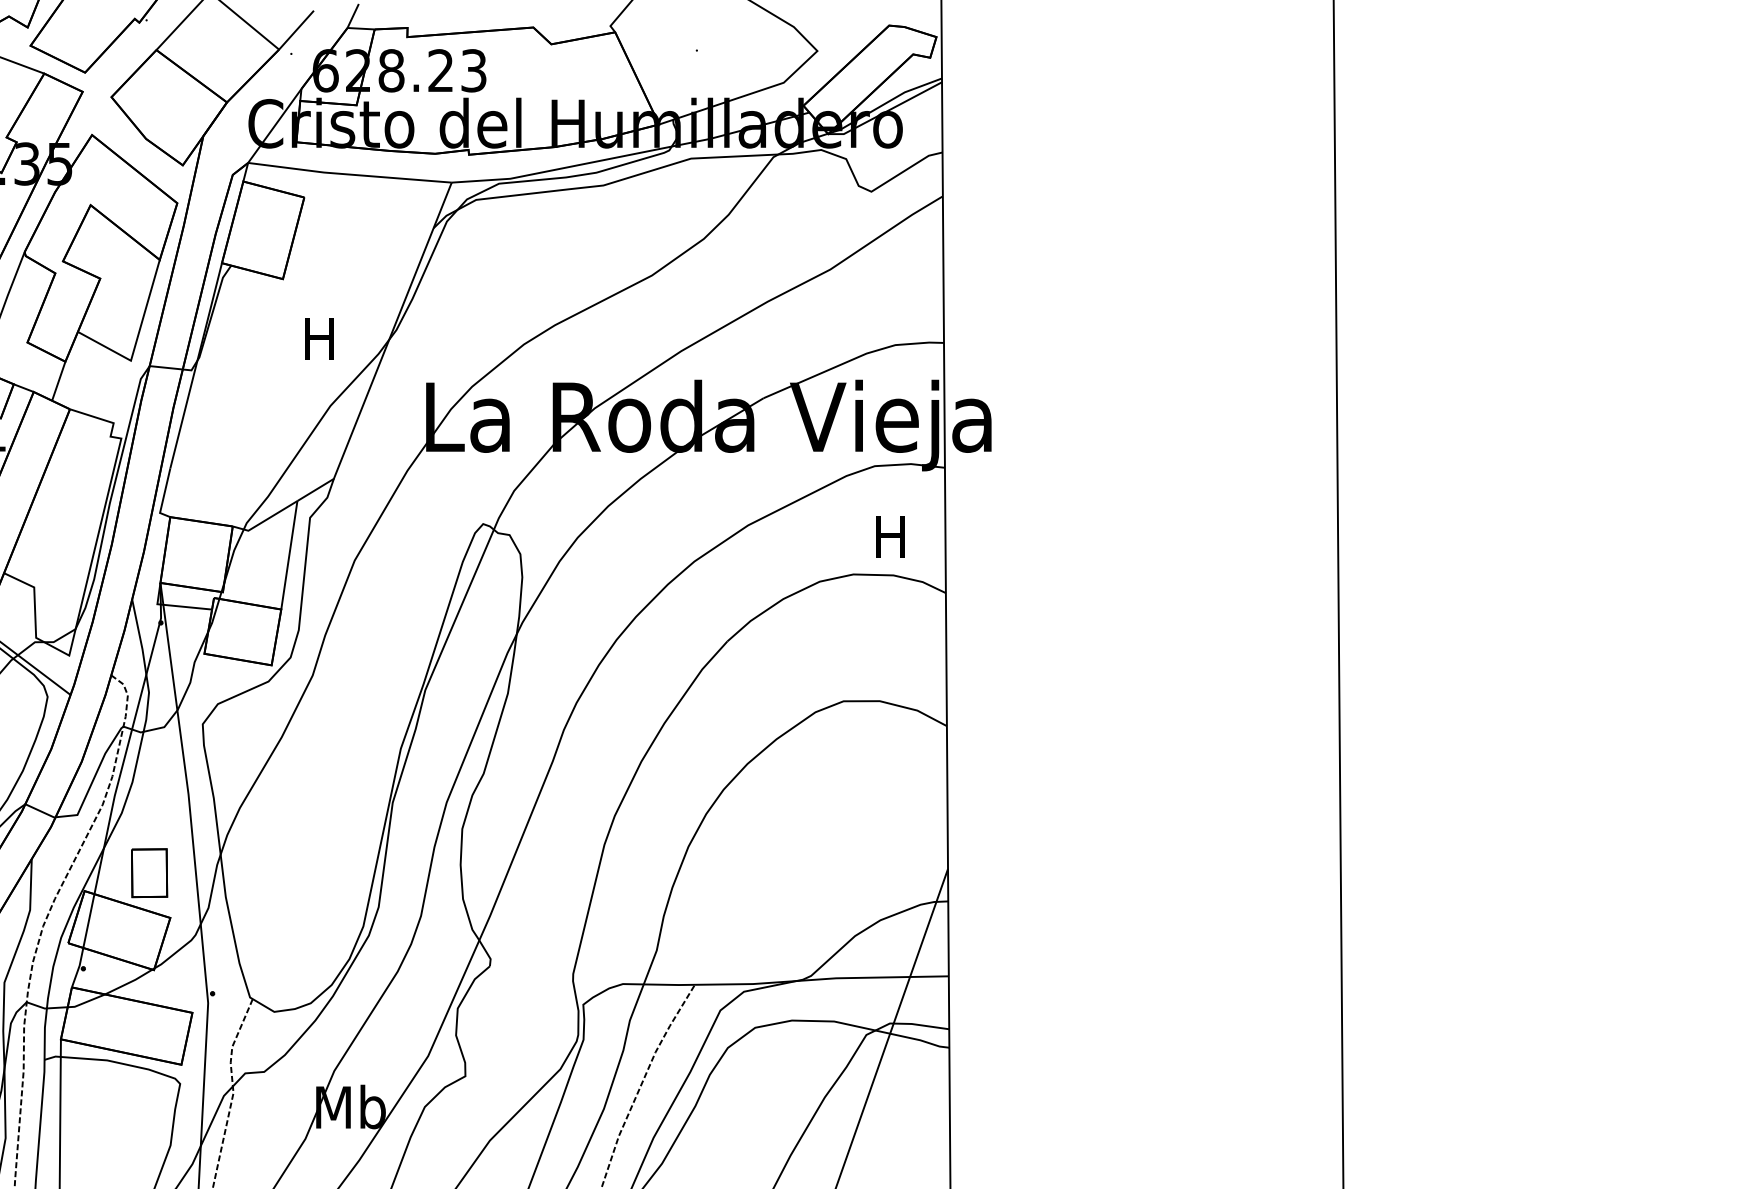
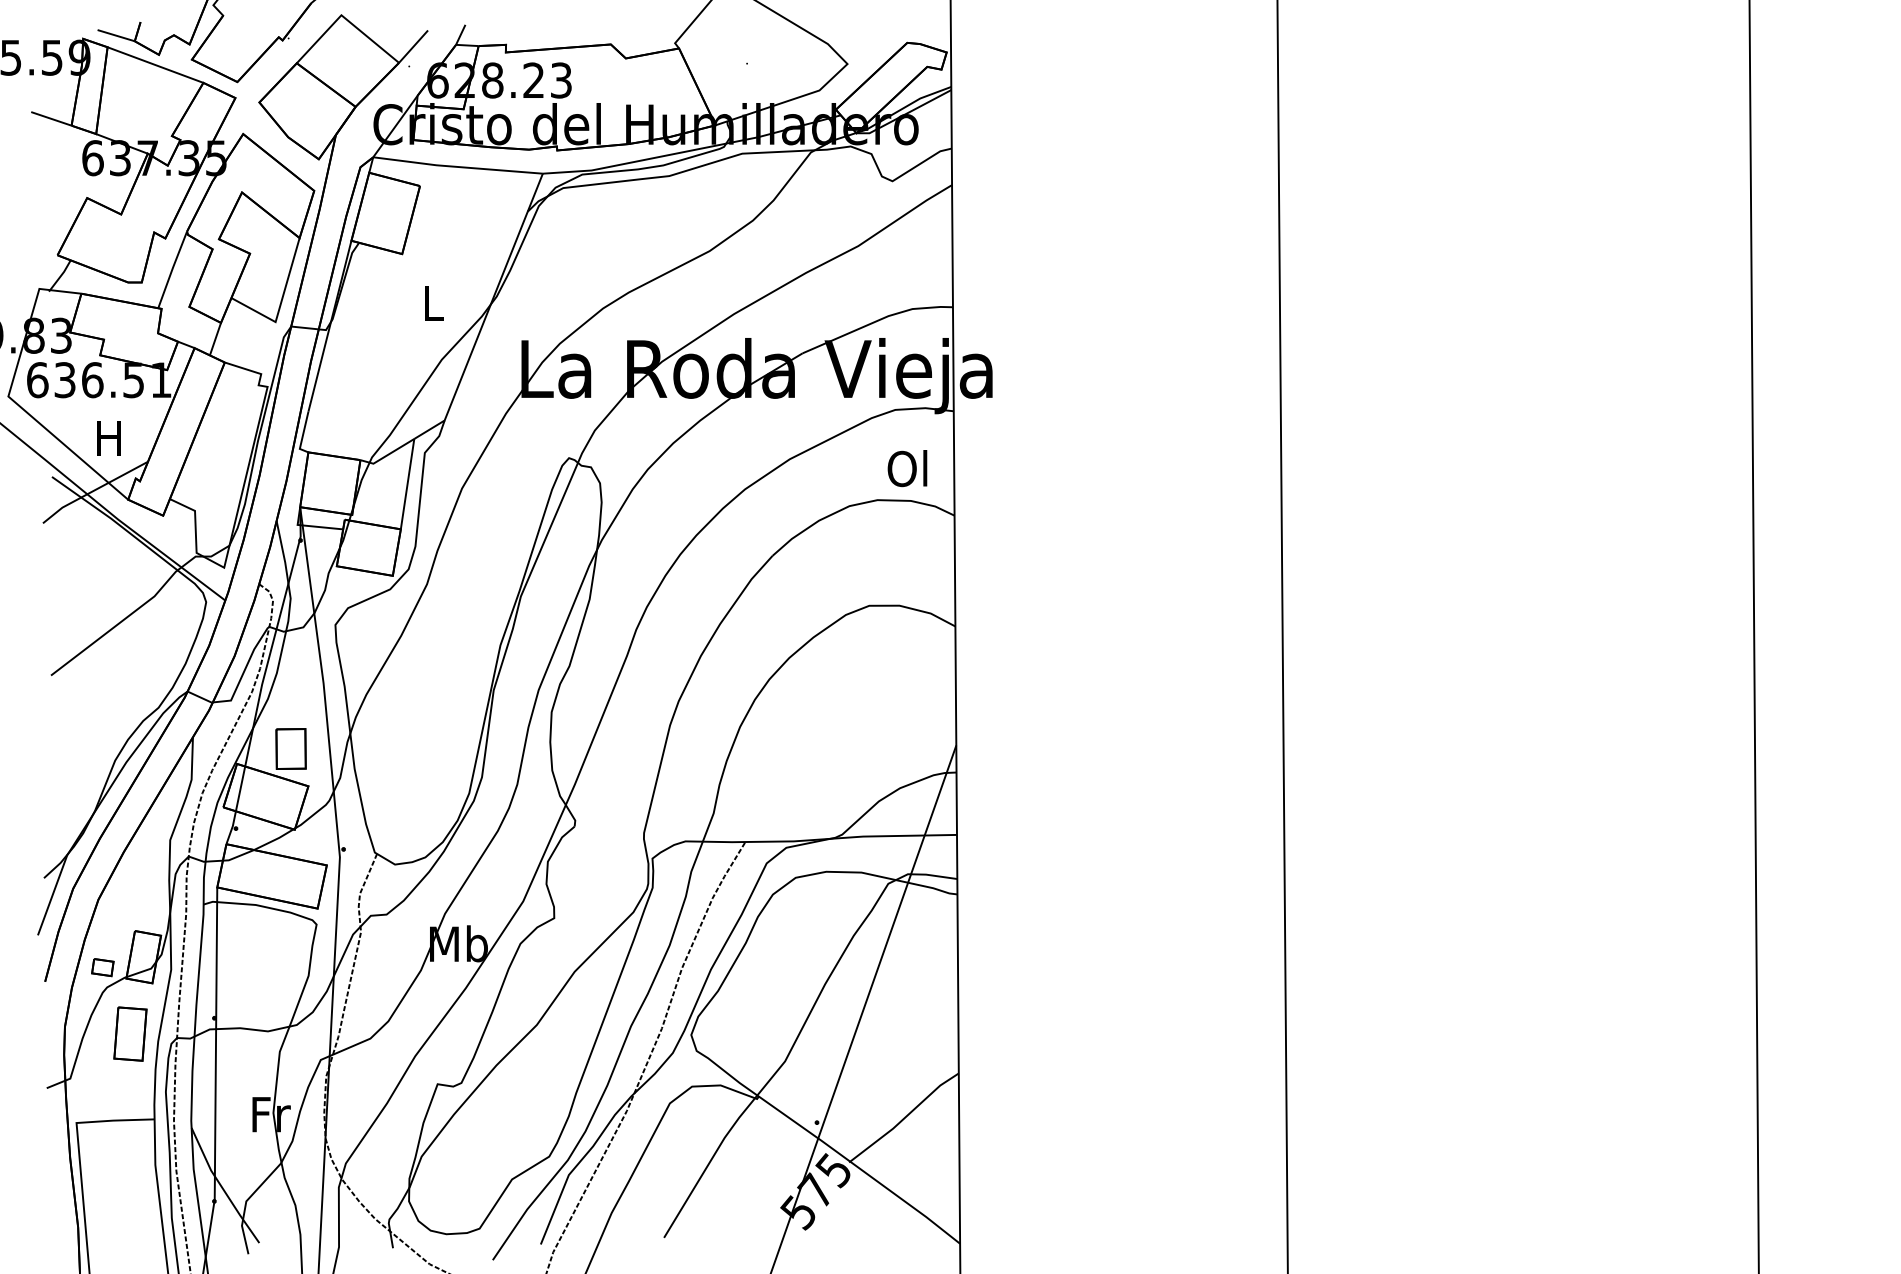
text: (319, 338) -> (432, 303), H -> L
text: (889, 536) -> (907, 468), H -> Ol

